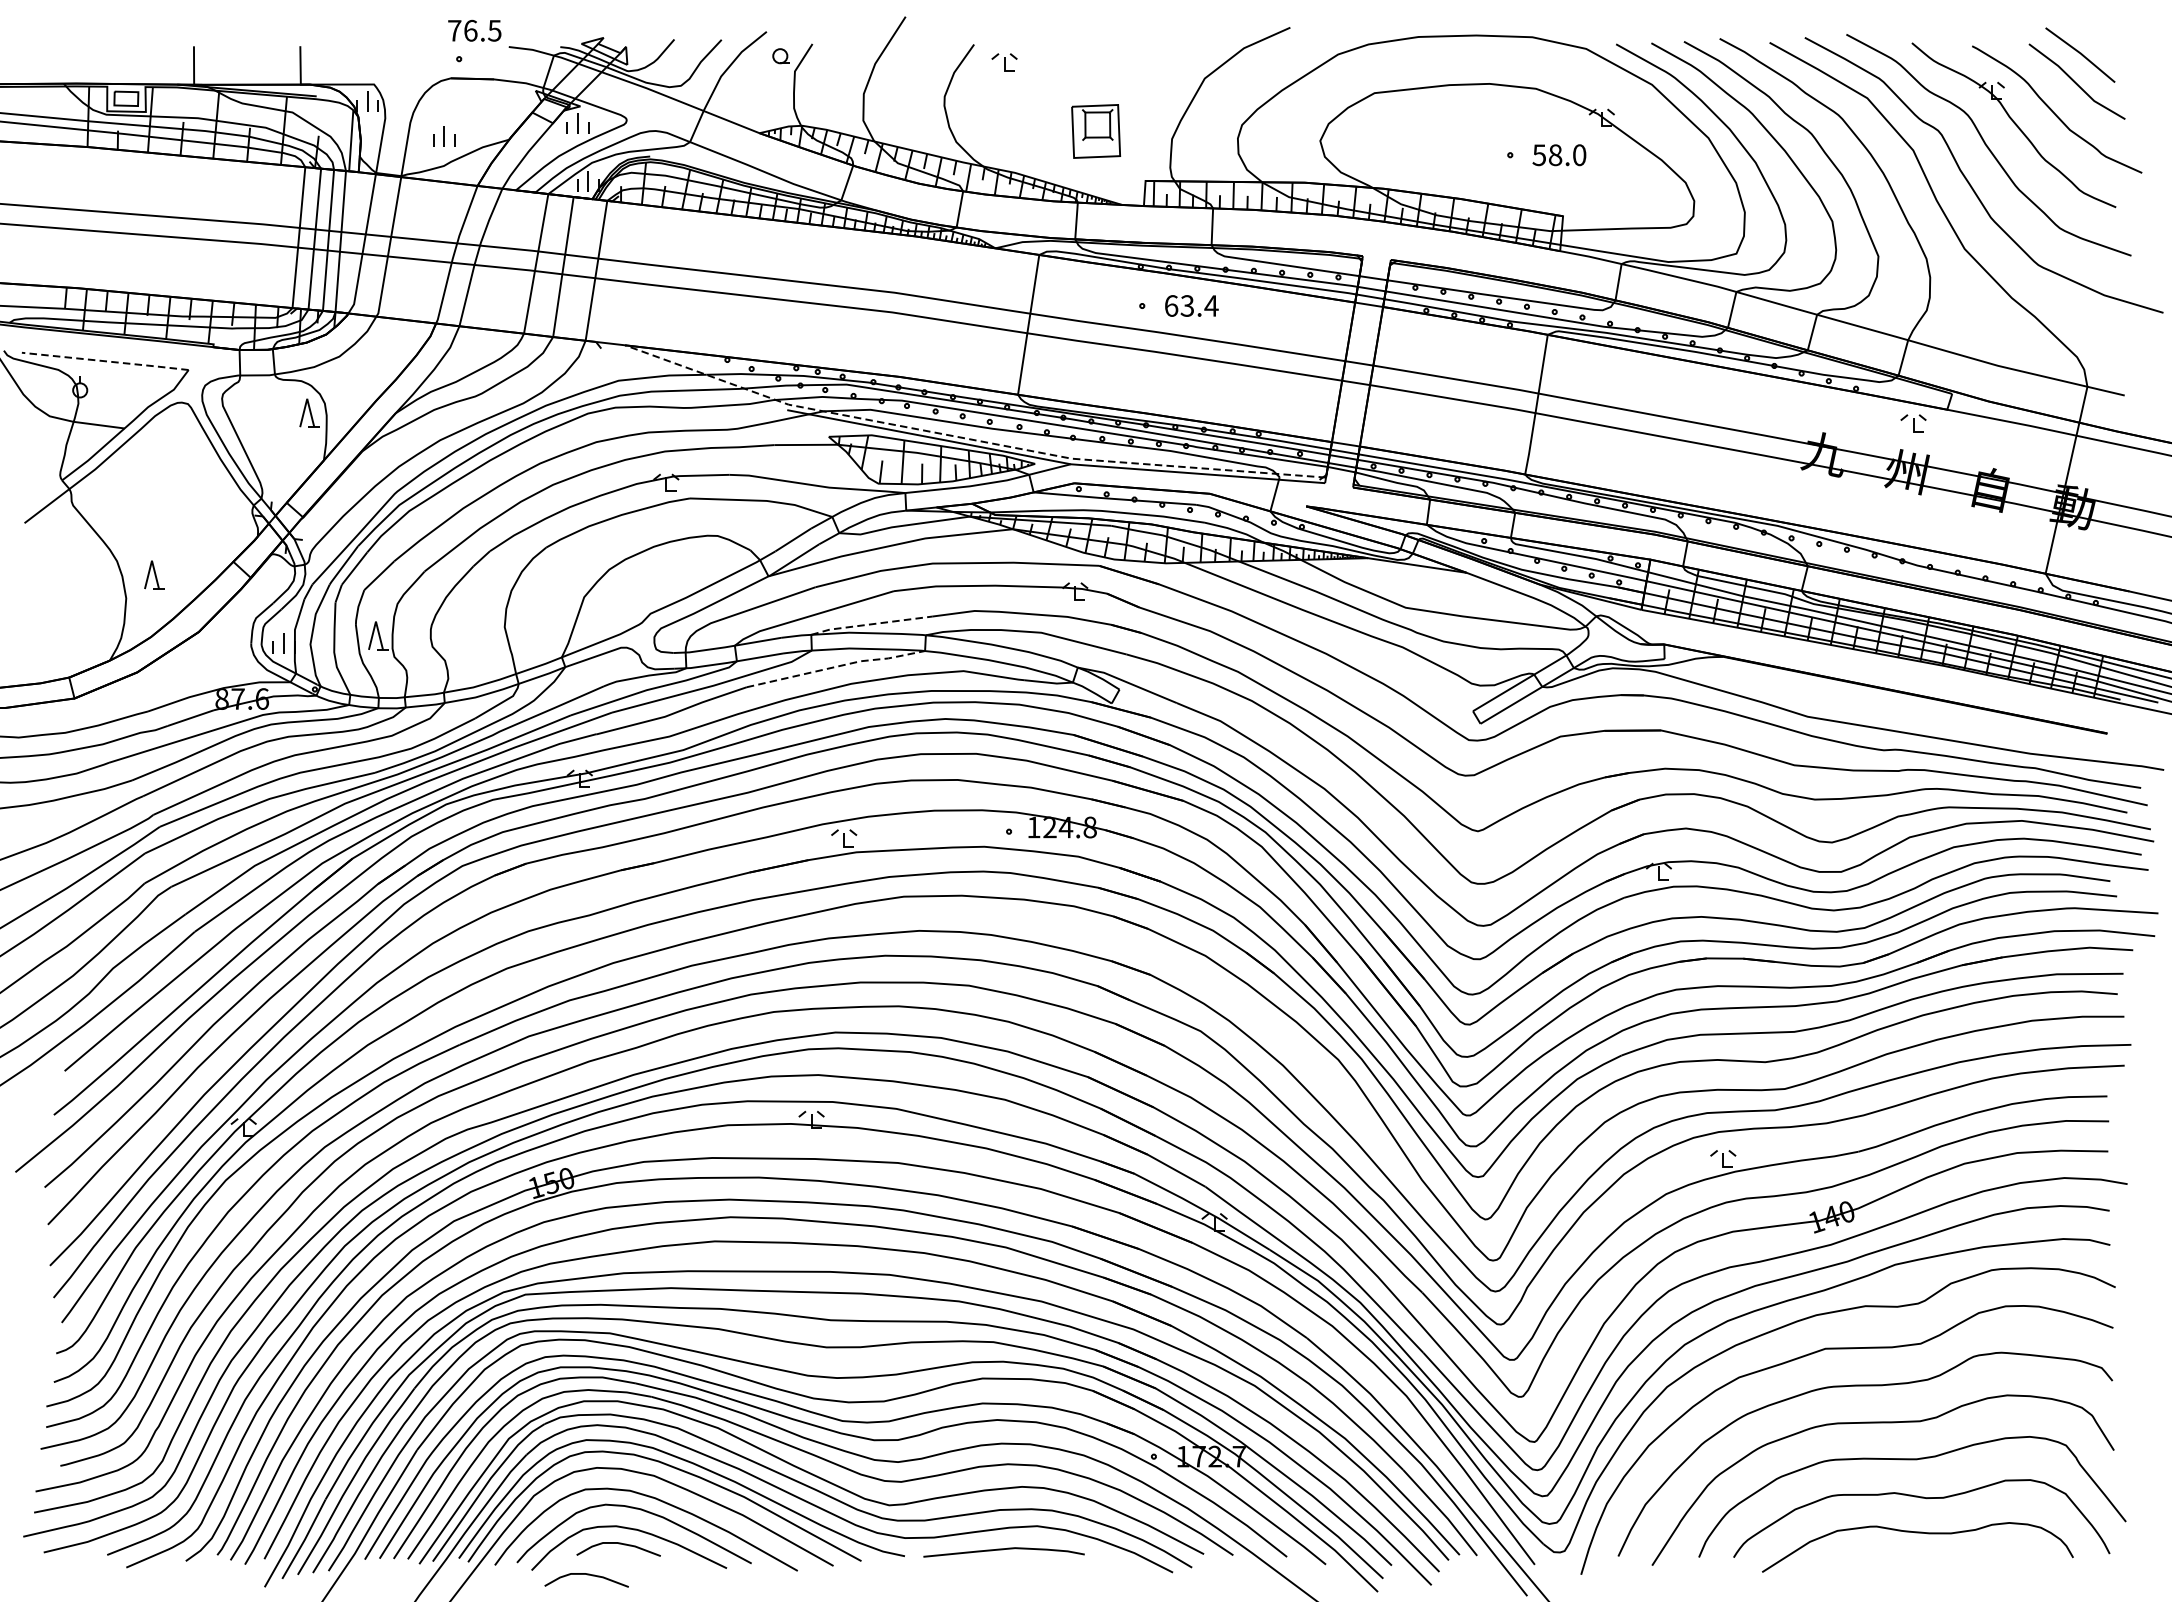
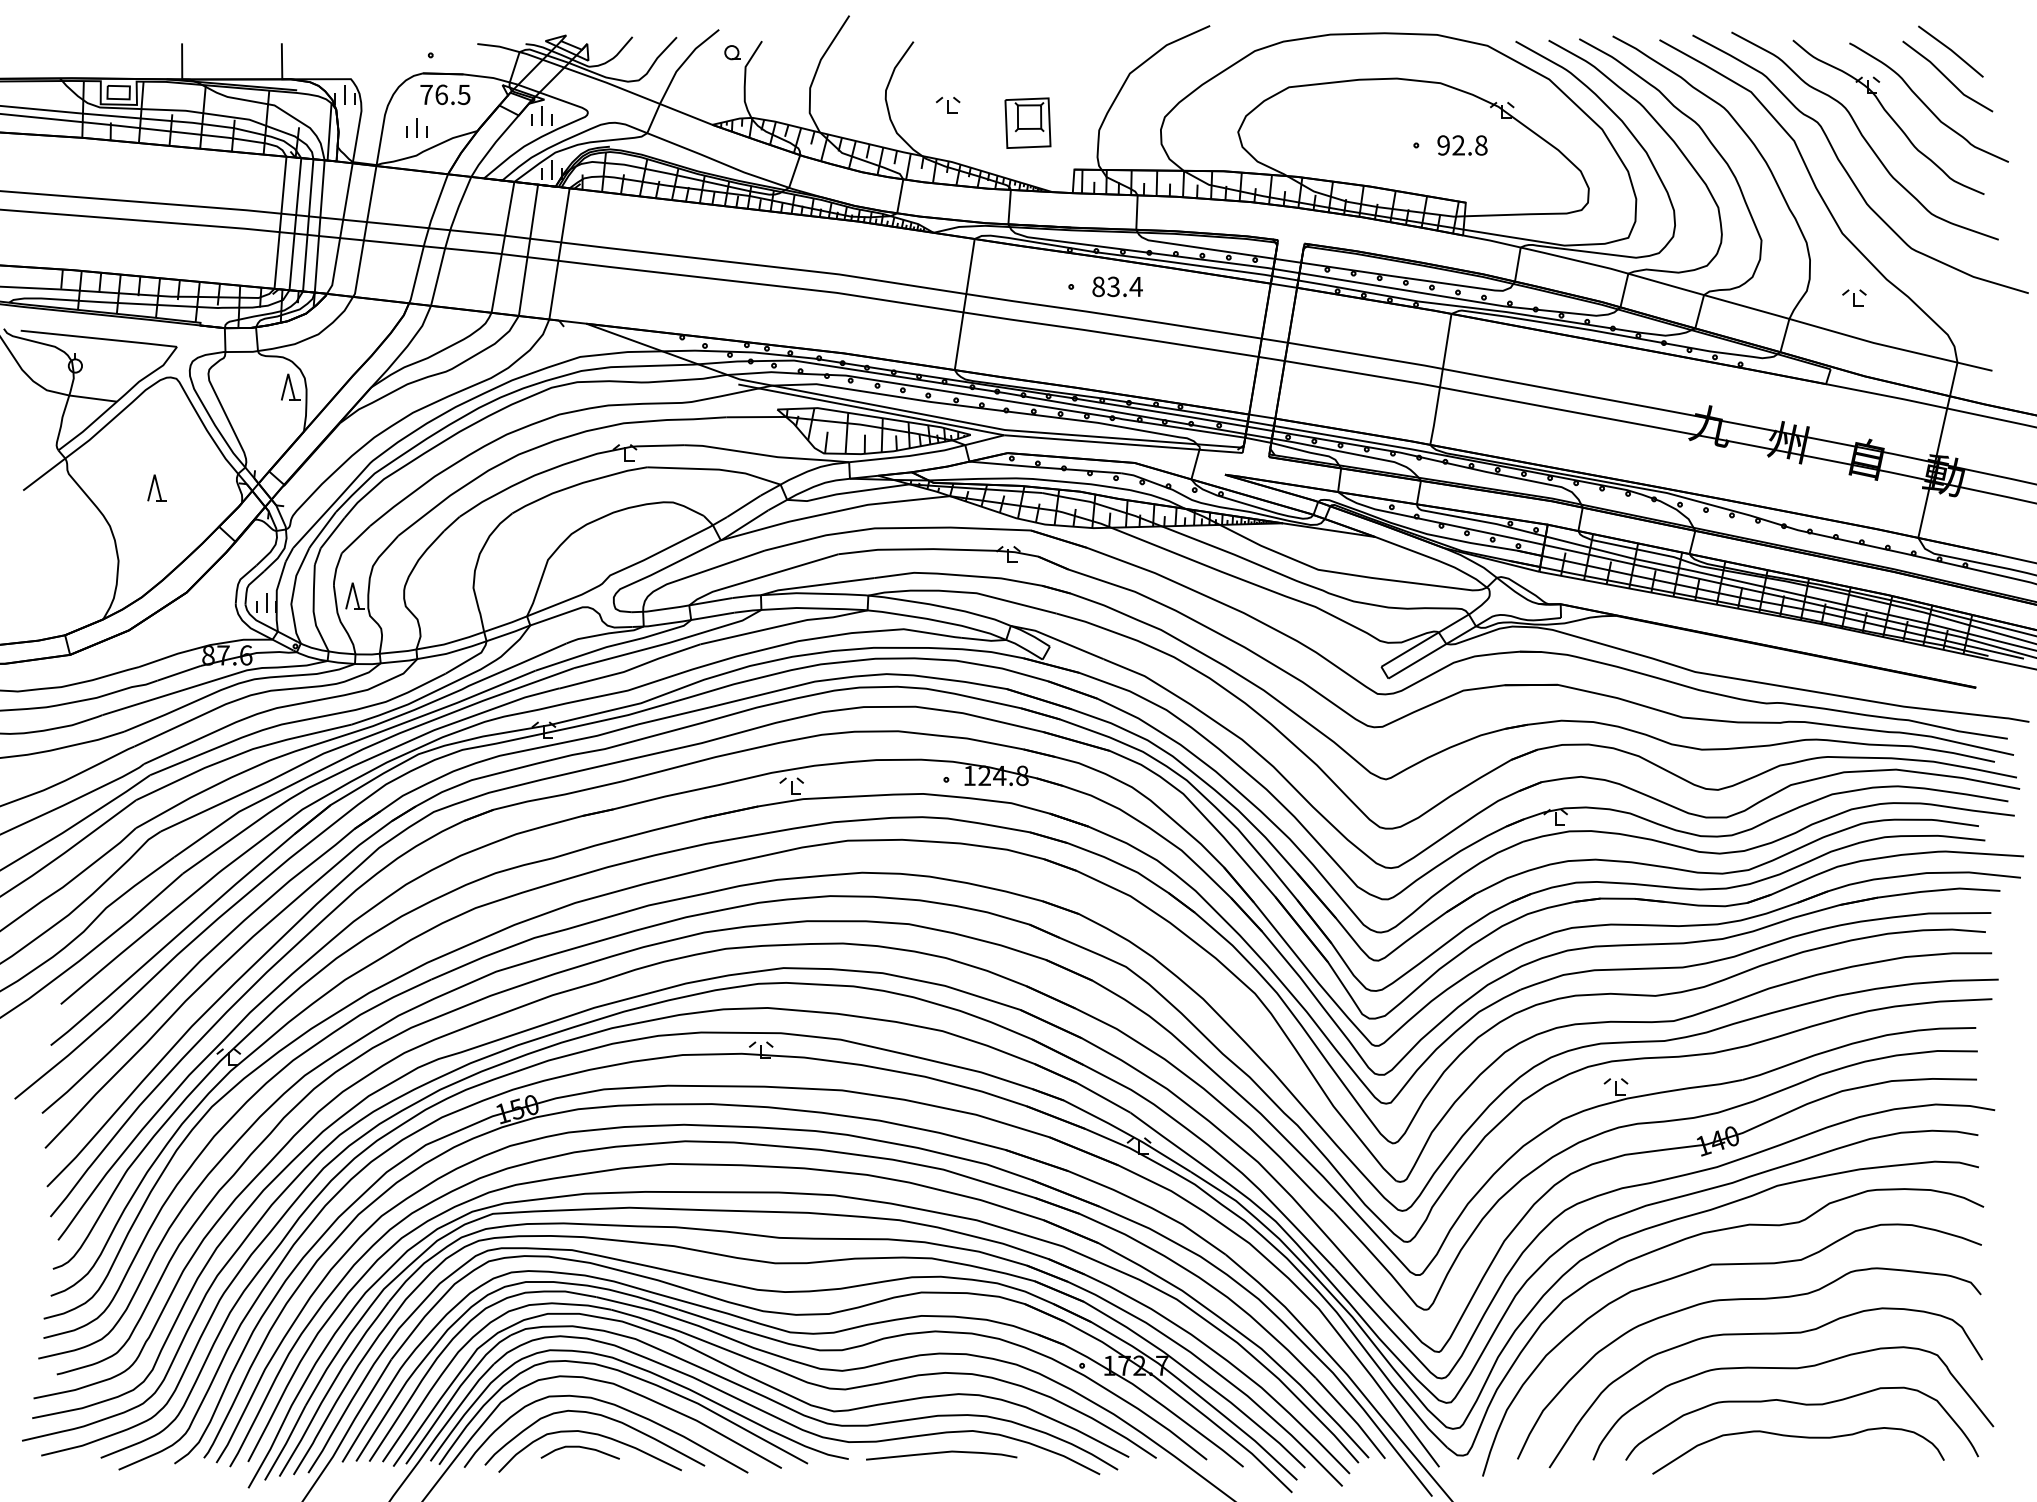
text: (474, 30) -> (445, 94), moved
part: (1004, 61) -> (948, 104), moved
text: (1559, 155) -> (1462, 145), 58.0 -> 92.8
text: (1171, 305) -> (1098, 286), 63.4 -> 83.4
line: (104, 361) -> (98, 338), dashed -> solid
part: (1913, 422) -> (1854, 297), moved
line: (969, 438) -> (909, 411), dashed -> solid
part: (153, 574) -> (156, 487), moved
line: (870, 624) -> (816, 585), dashed -> solid
line: (837, 666) -> (785, 624), dashed -> solid
curve: (587, 1575) -> (551, 1477), removed

